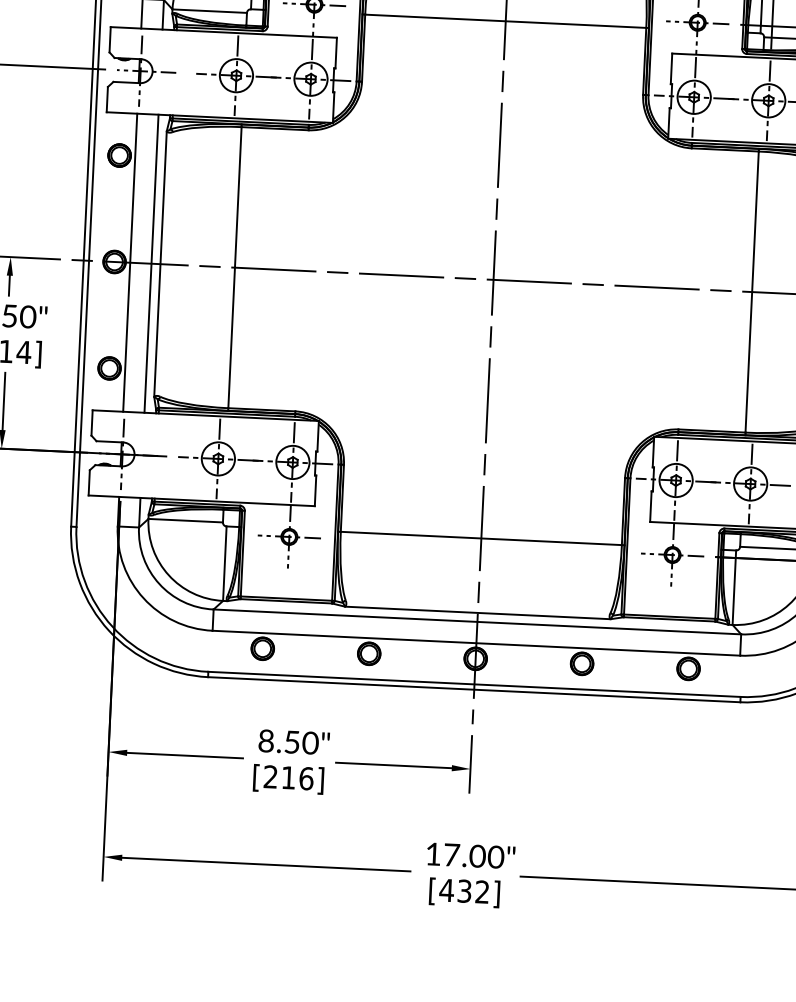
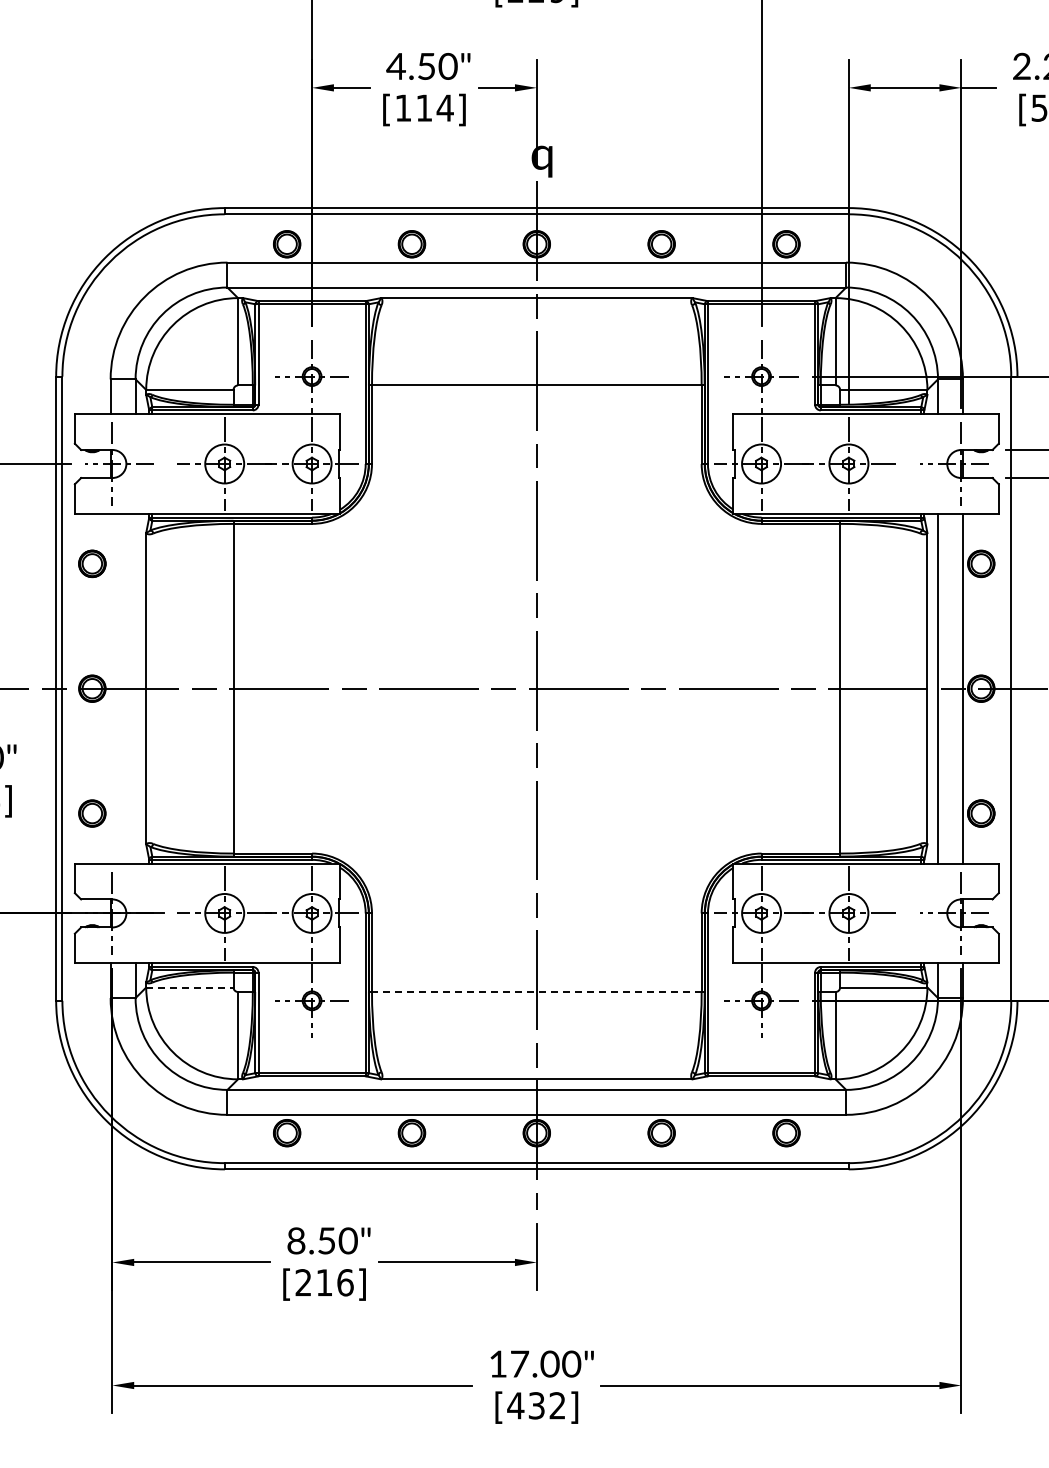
line: (130, 262) -> (110, 688), removed
line: (151, 263) -> (135, 688), removed
line: (185, 520) -> (189, 987), solid -> dashed
line: (481, 538) -> (536, 992), solid -> dashed

